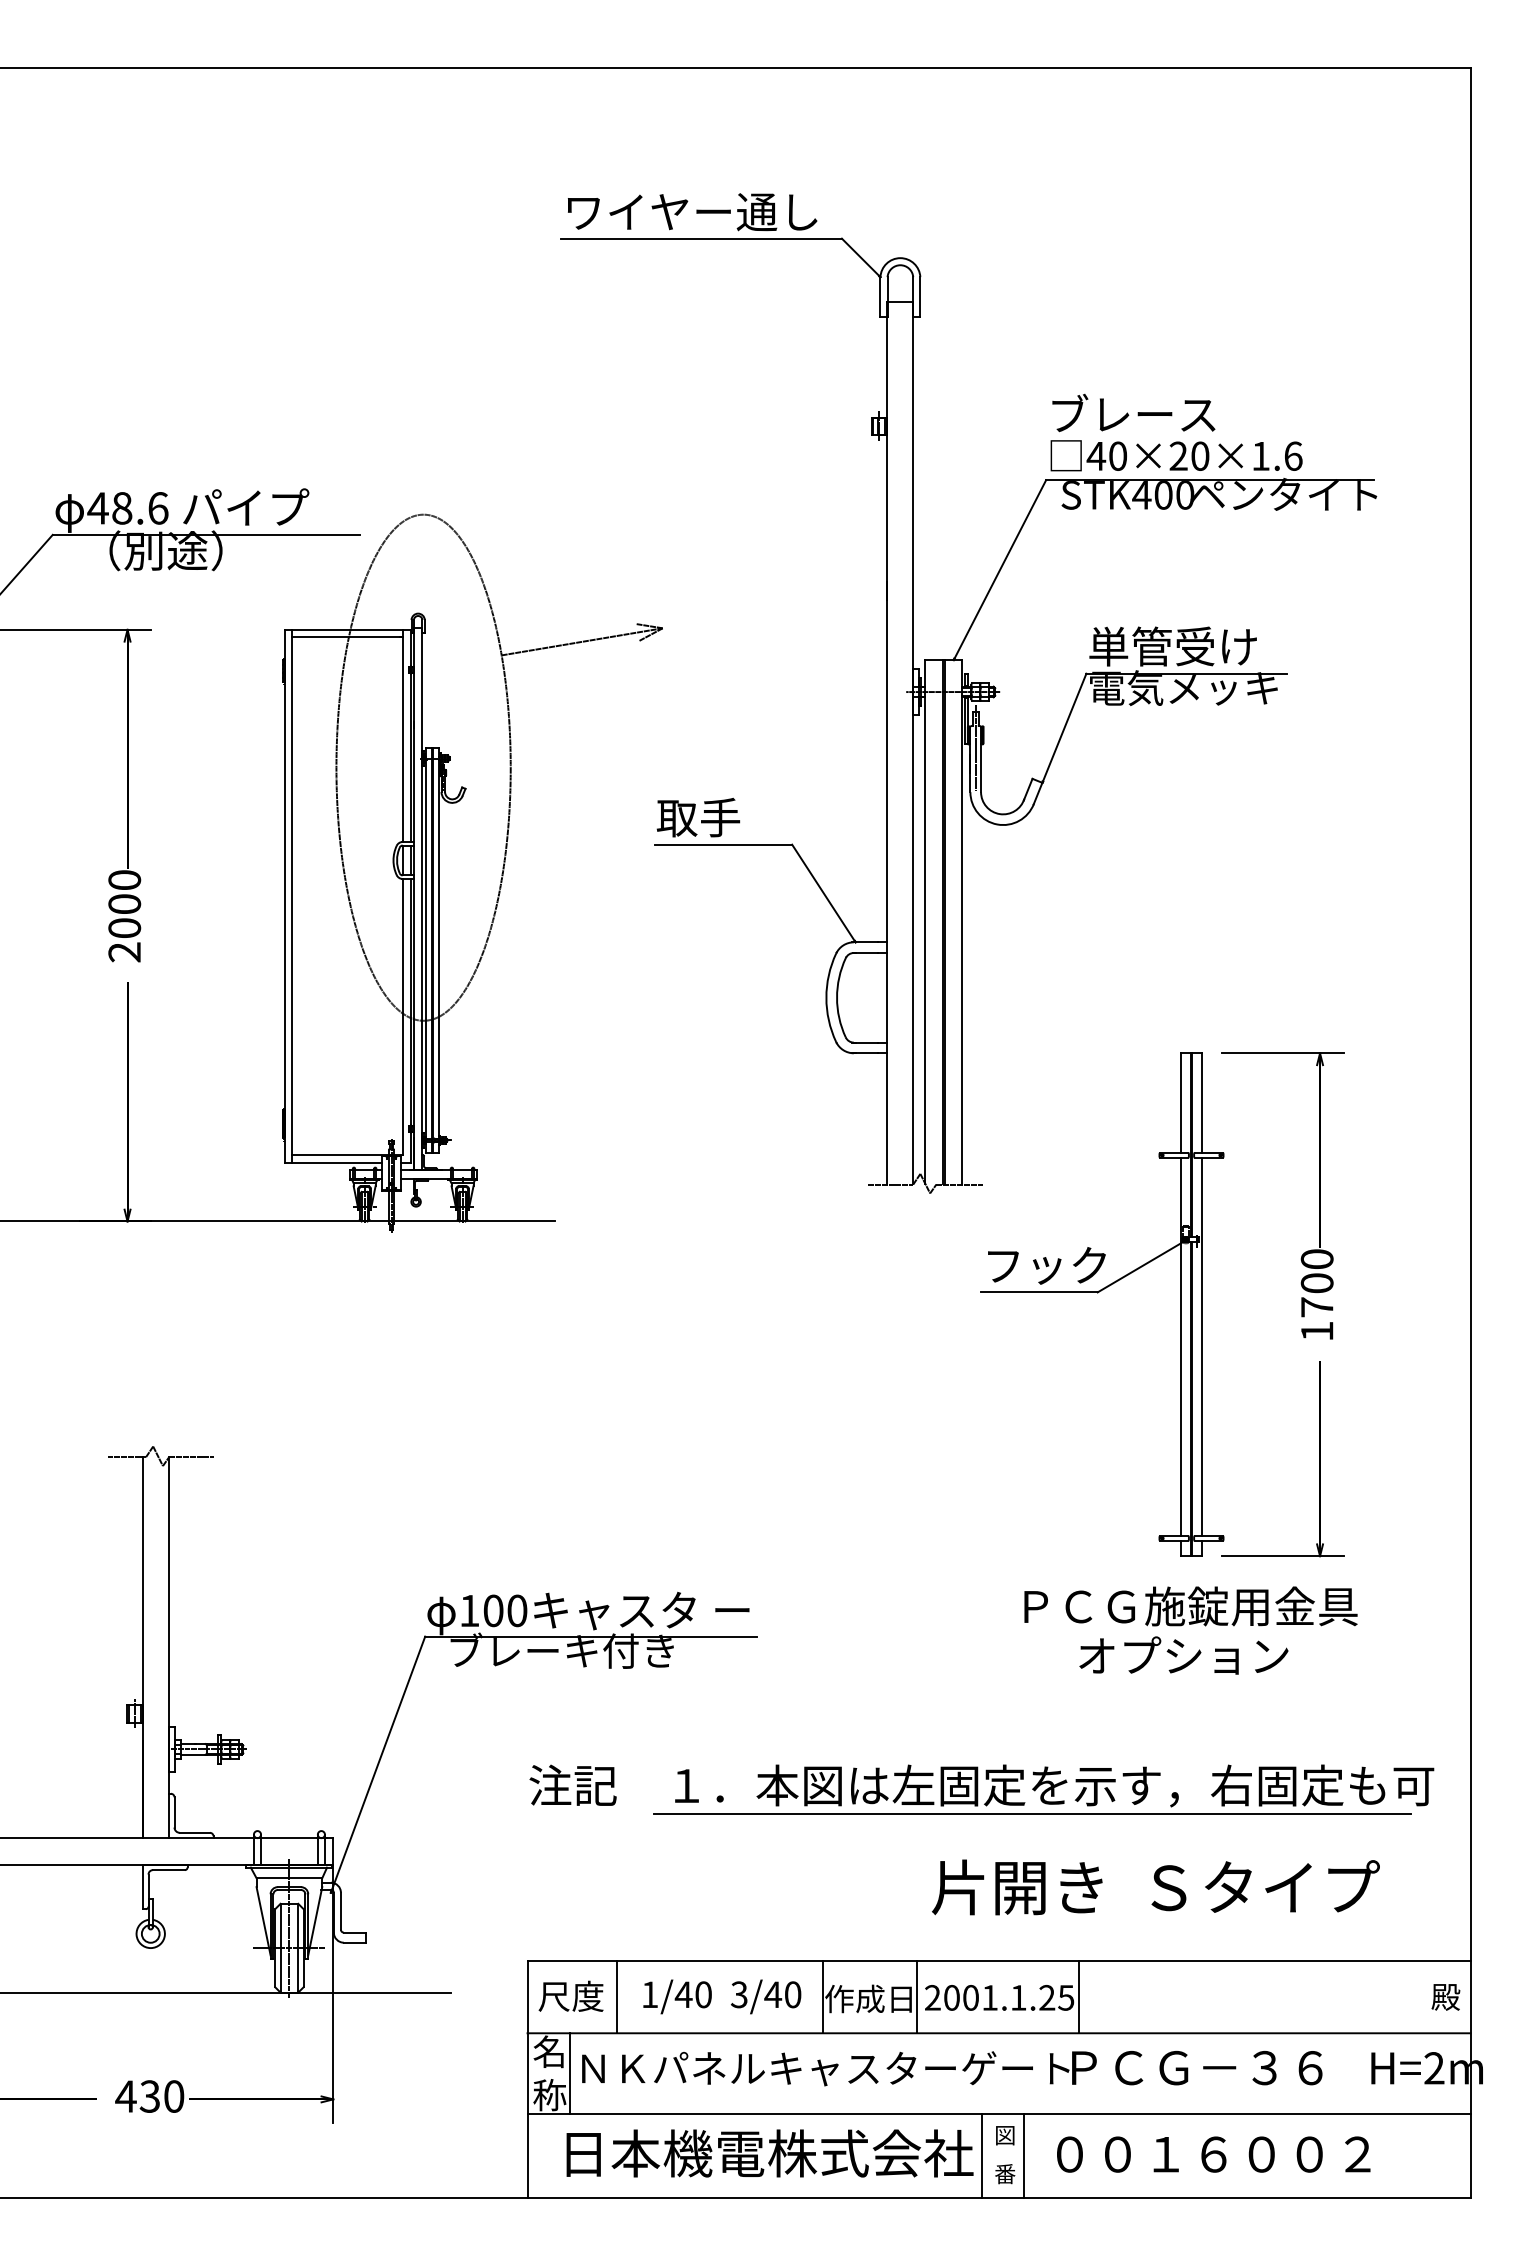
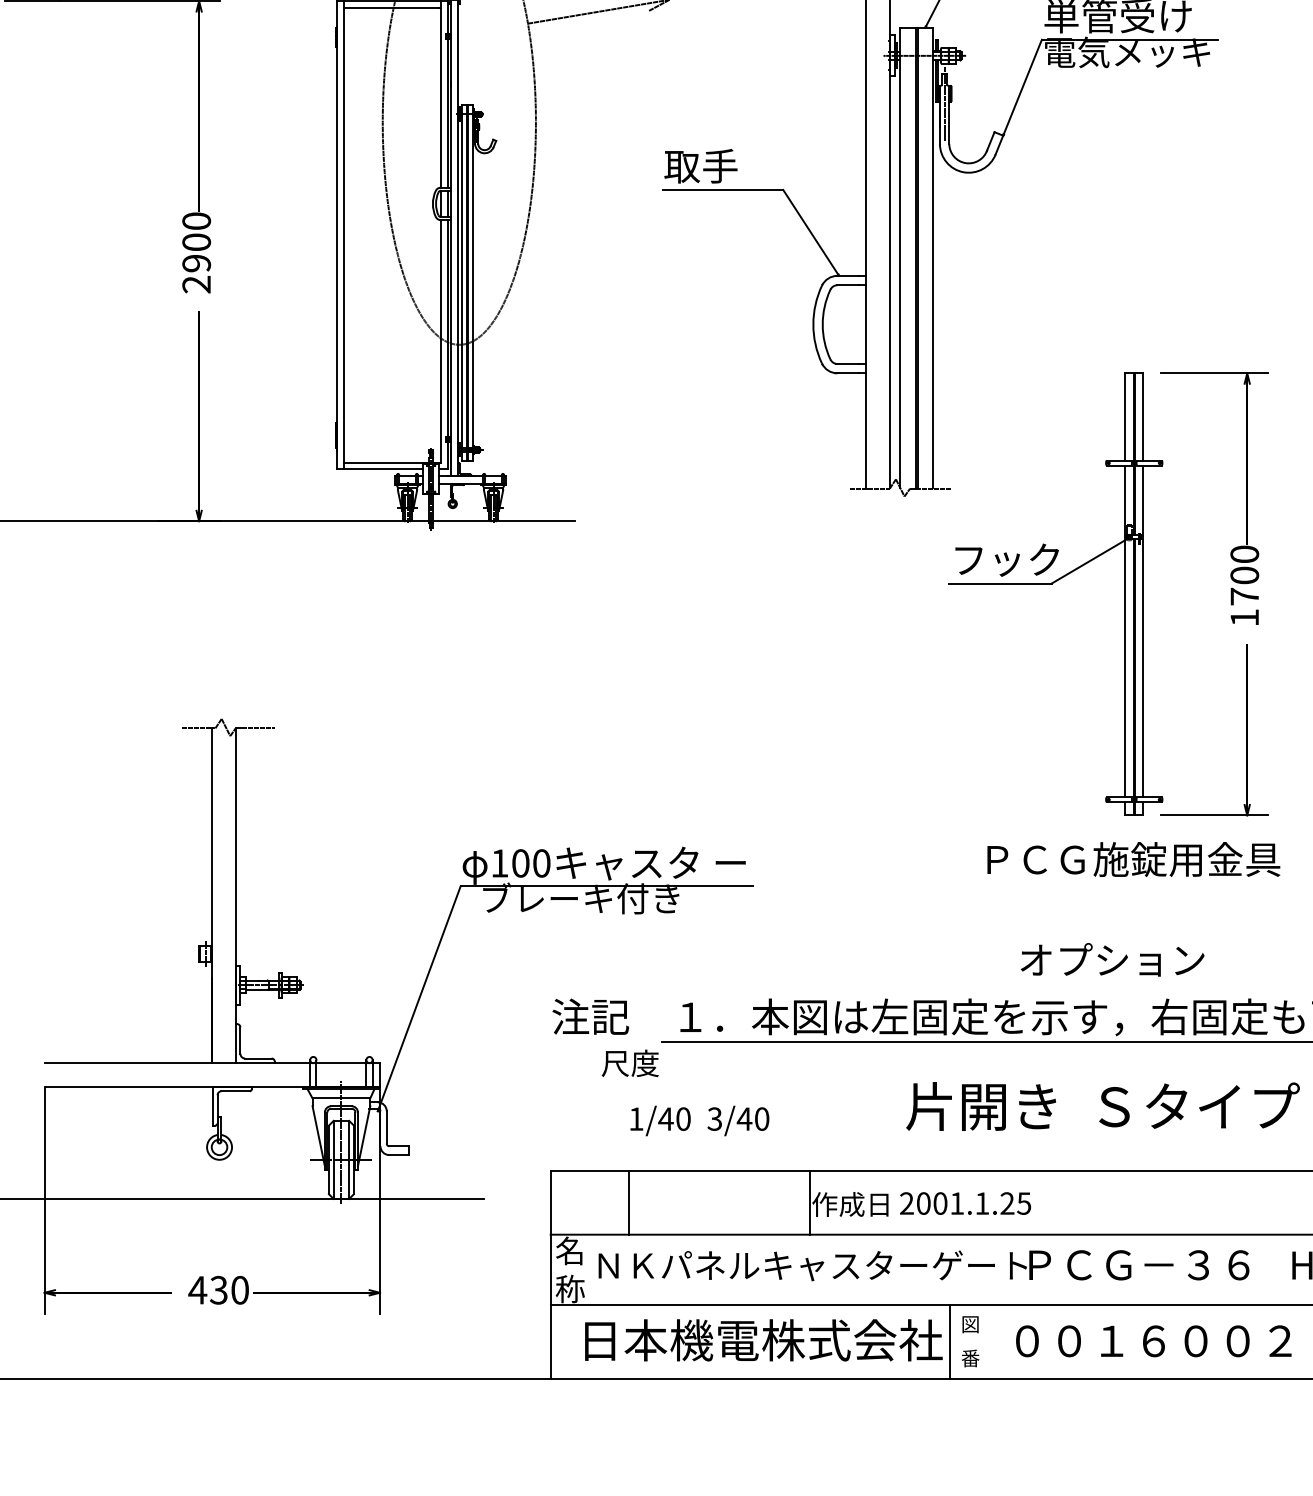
text: (124, 928) -> (196, 263), 2000 -> 2900
text: (1183, 1655) -> (1112, 959), moved
text: (570, 1995) -> (629, 1062), moved
text: (722, 1996) -> (700, 1120), moved
line: (916, 1997) -> (892, 1203), removed
line: (1079, 1997) -> (1035, 1203), removed
line: (569, 2073) -> (587, 1270), removed
line: (1024, 2155) -> (987, 1342), removed

